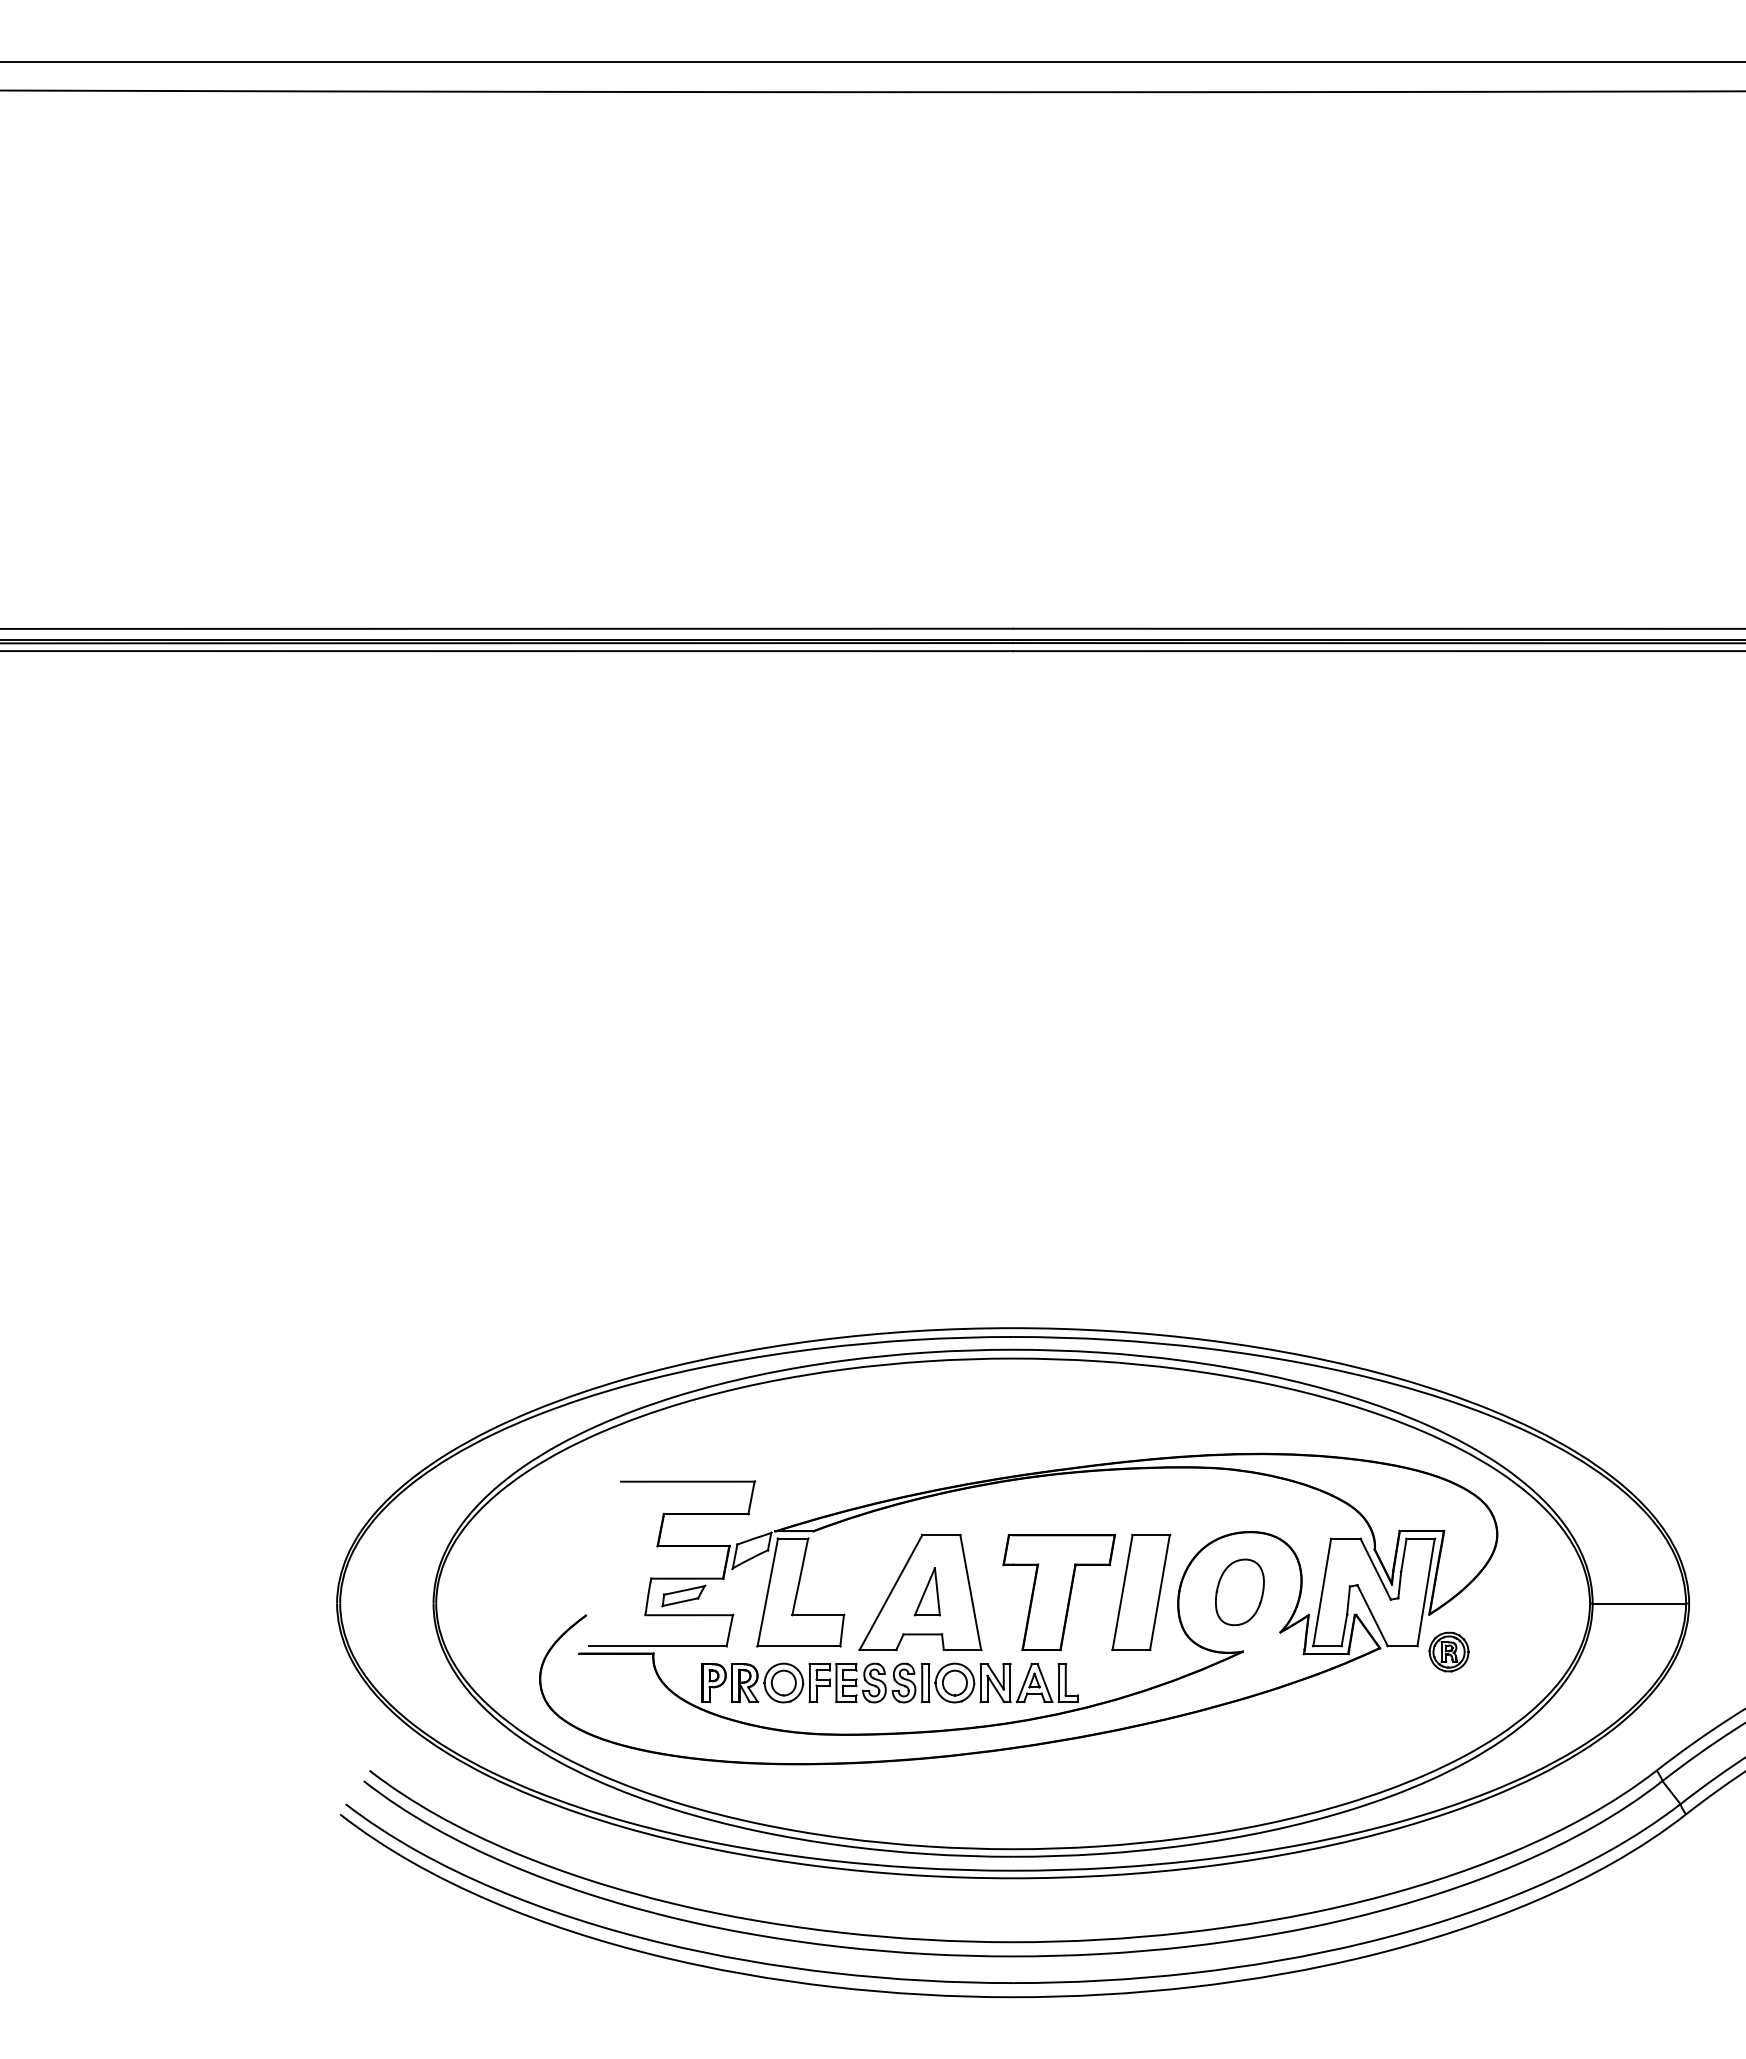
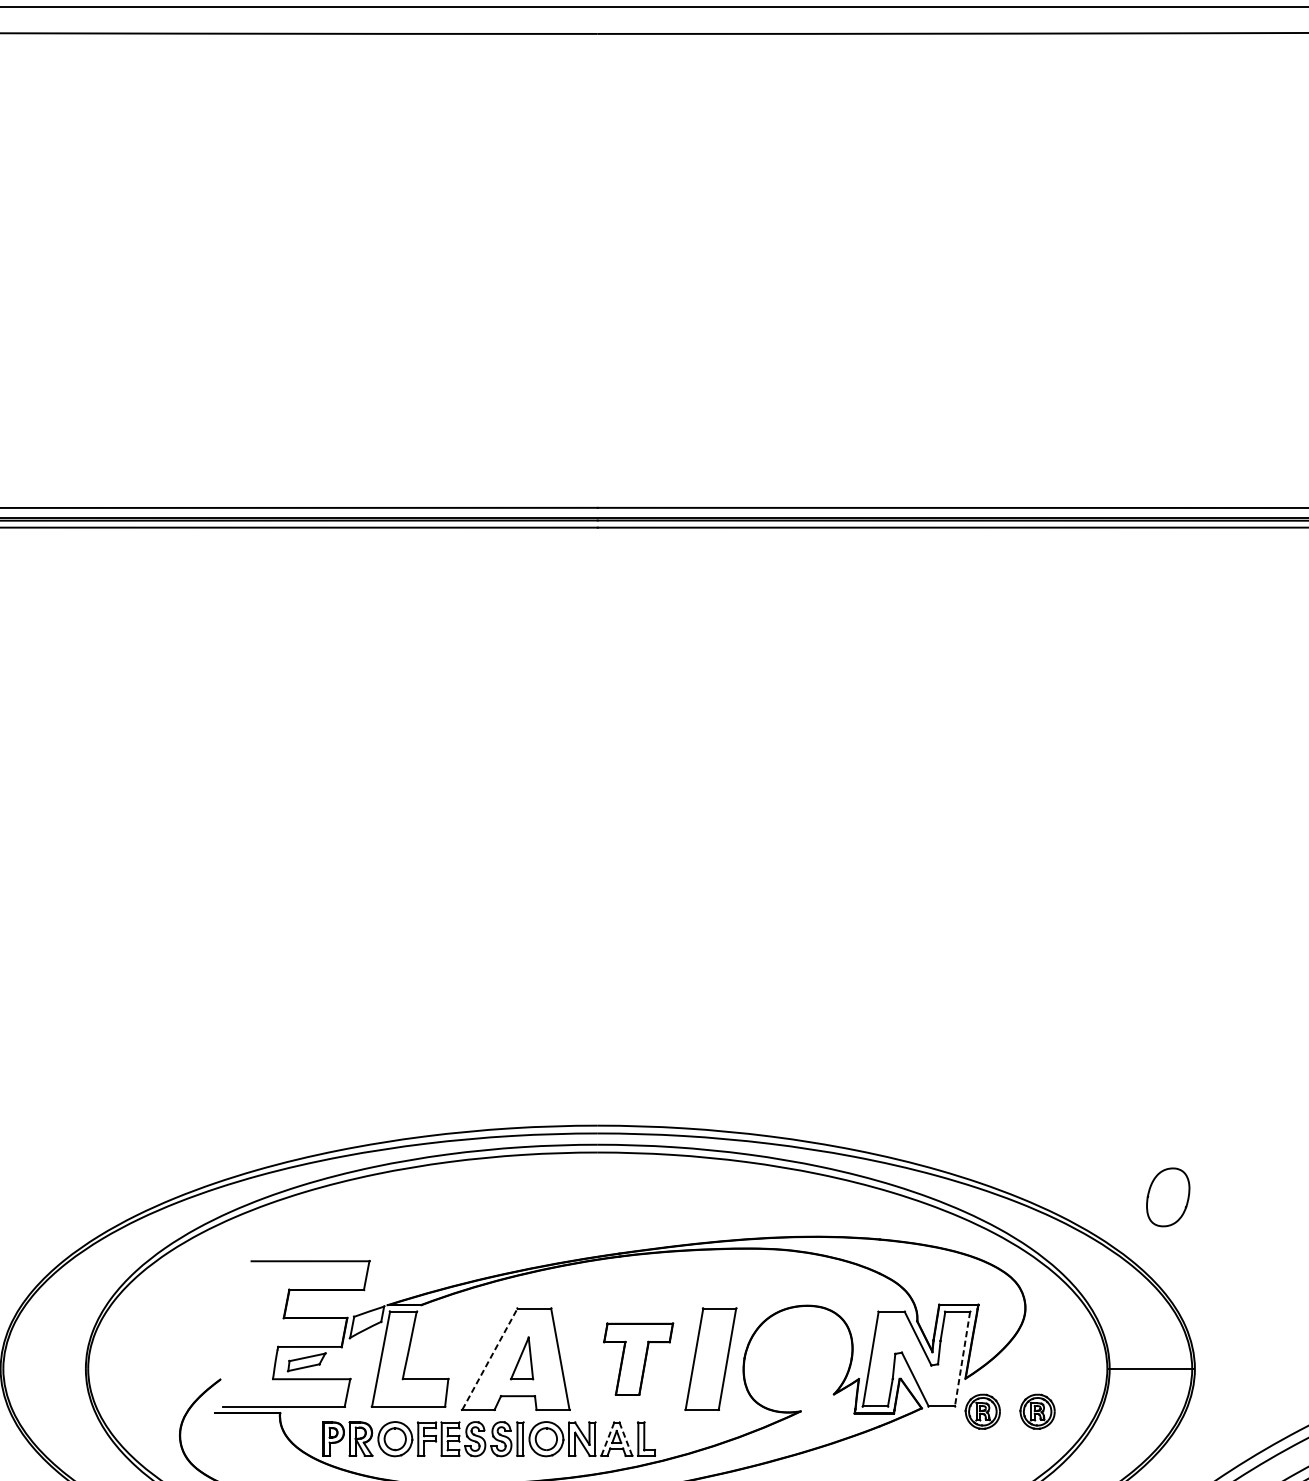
line: (891, 1592) -> (490, 1359), solid -> dashed
part: (1059, 1592) -> (638, 1359), size x0.7
part: (1239, 1592) -> (1167, 1197), moved
line: (1425, 1592) -> (962, 1359), solid -> dashed
part: (1510, 1651) -> (1037, 1411), added
line: (1024, 1683) -> (607, 1439), solid -> dashed
line: (1044, 1683) -> (625, 1439), solid -> dashed

